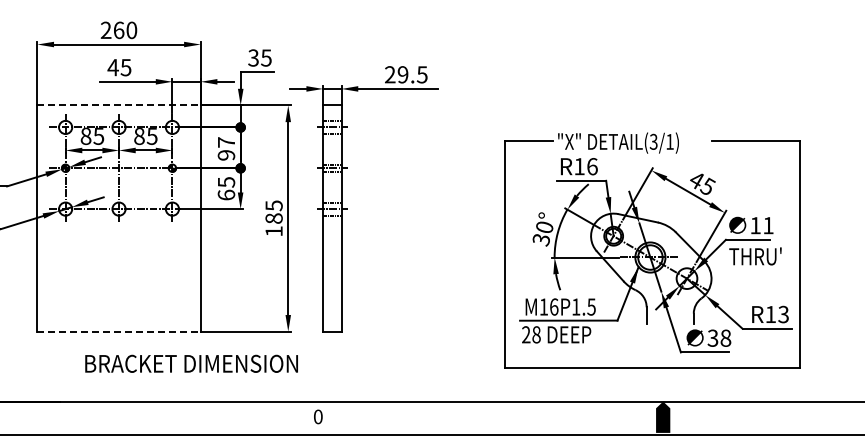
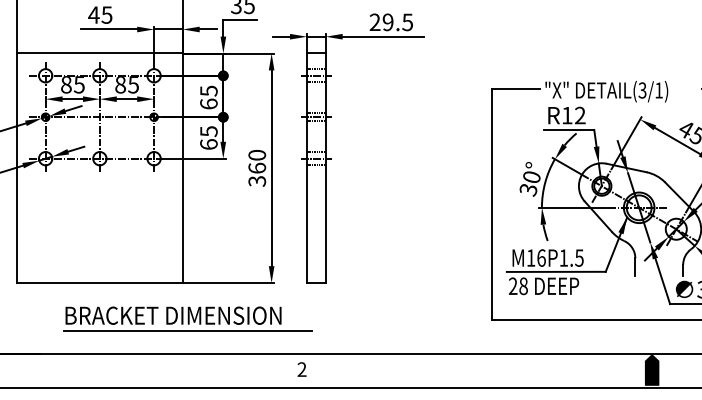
line: (119, 105) -> (100, 53), dashed -> solid
text: (226, 148) -> (208, 97), 97 -> 65
text: (592, 166) -> (580, 115), R16 -> R12
text: (273, 218) -> (256, 168), 185 -> 360
line: (119, 331) -> (100, 282), dashed -> solid
line: (205, 378) -> (187, 330), added
text: (317, 416) -> (301, 369), 0 -> 2

